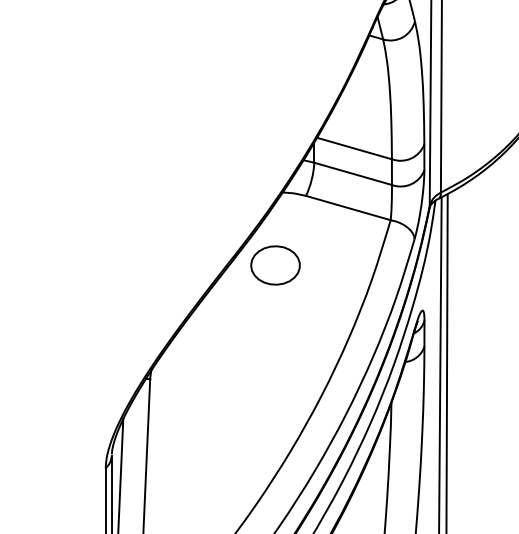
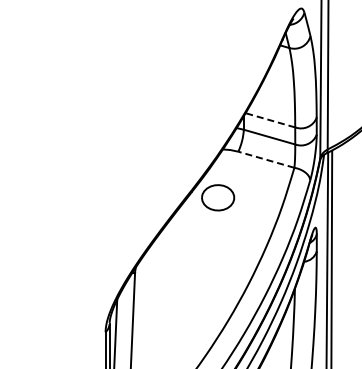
line: (354, 148) -> (270, 120), solid -> dashed
line: (347, 207) -> (265, 159), solid -> dashed

